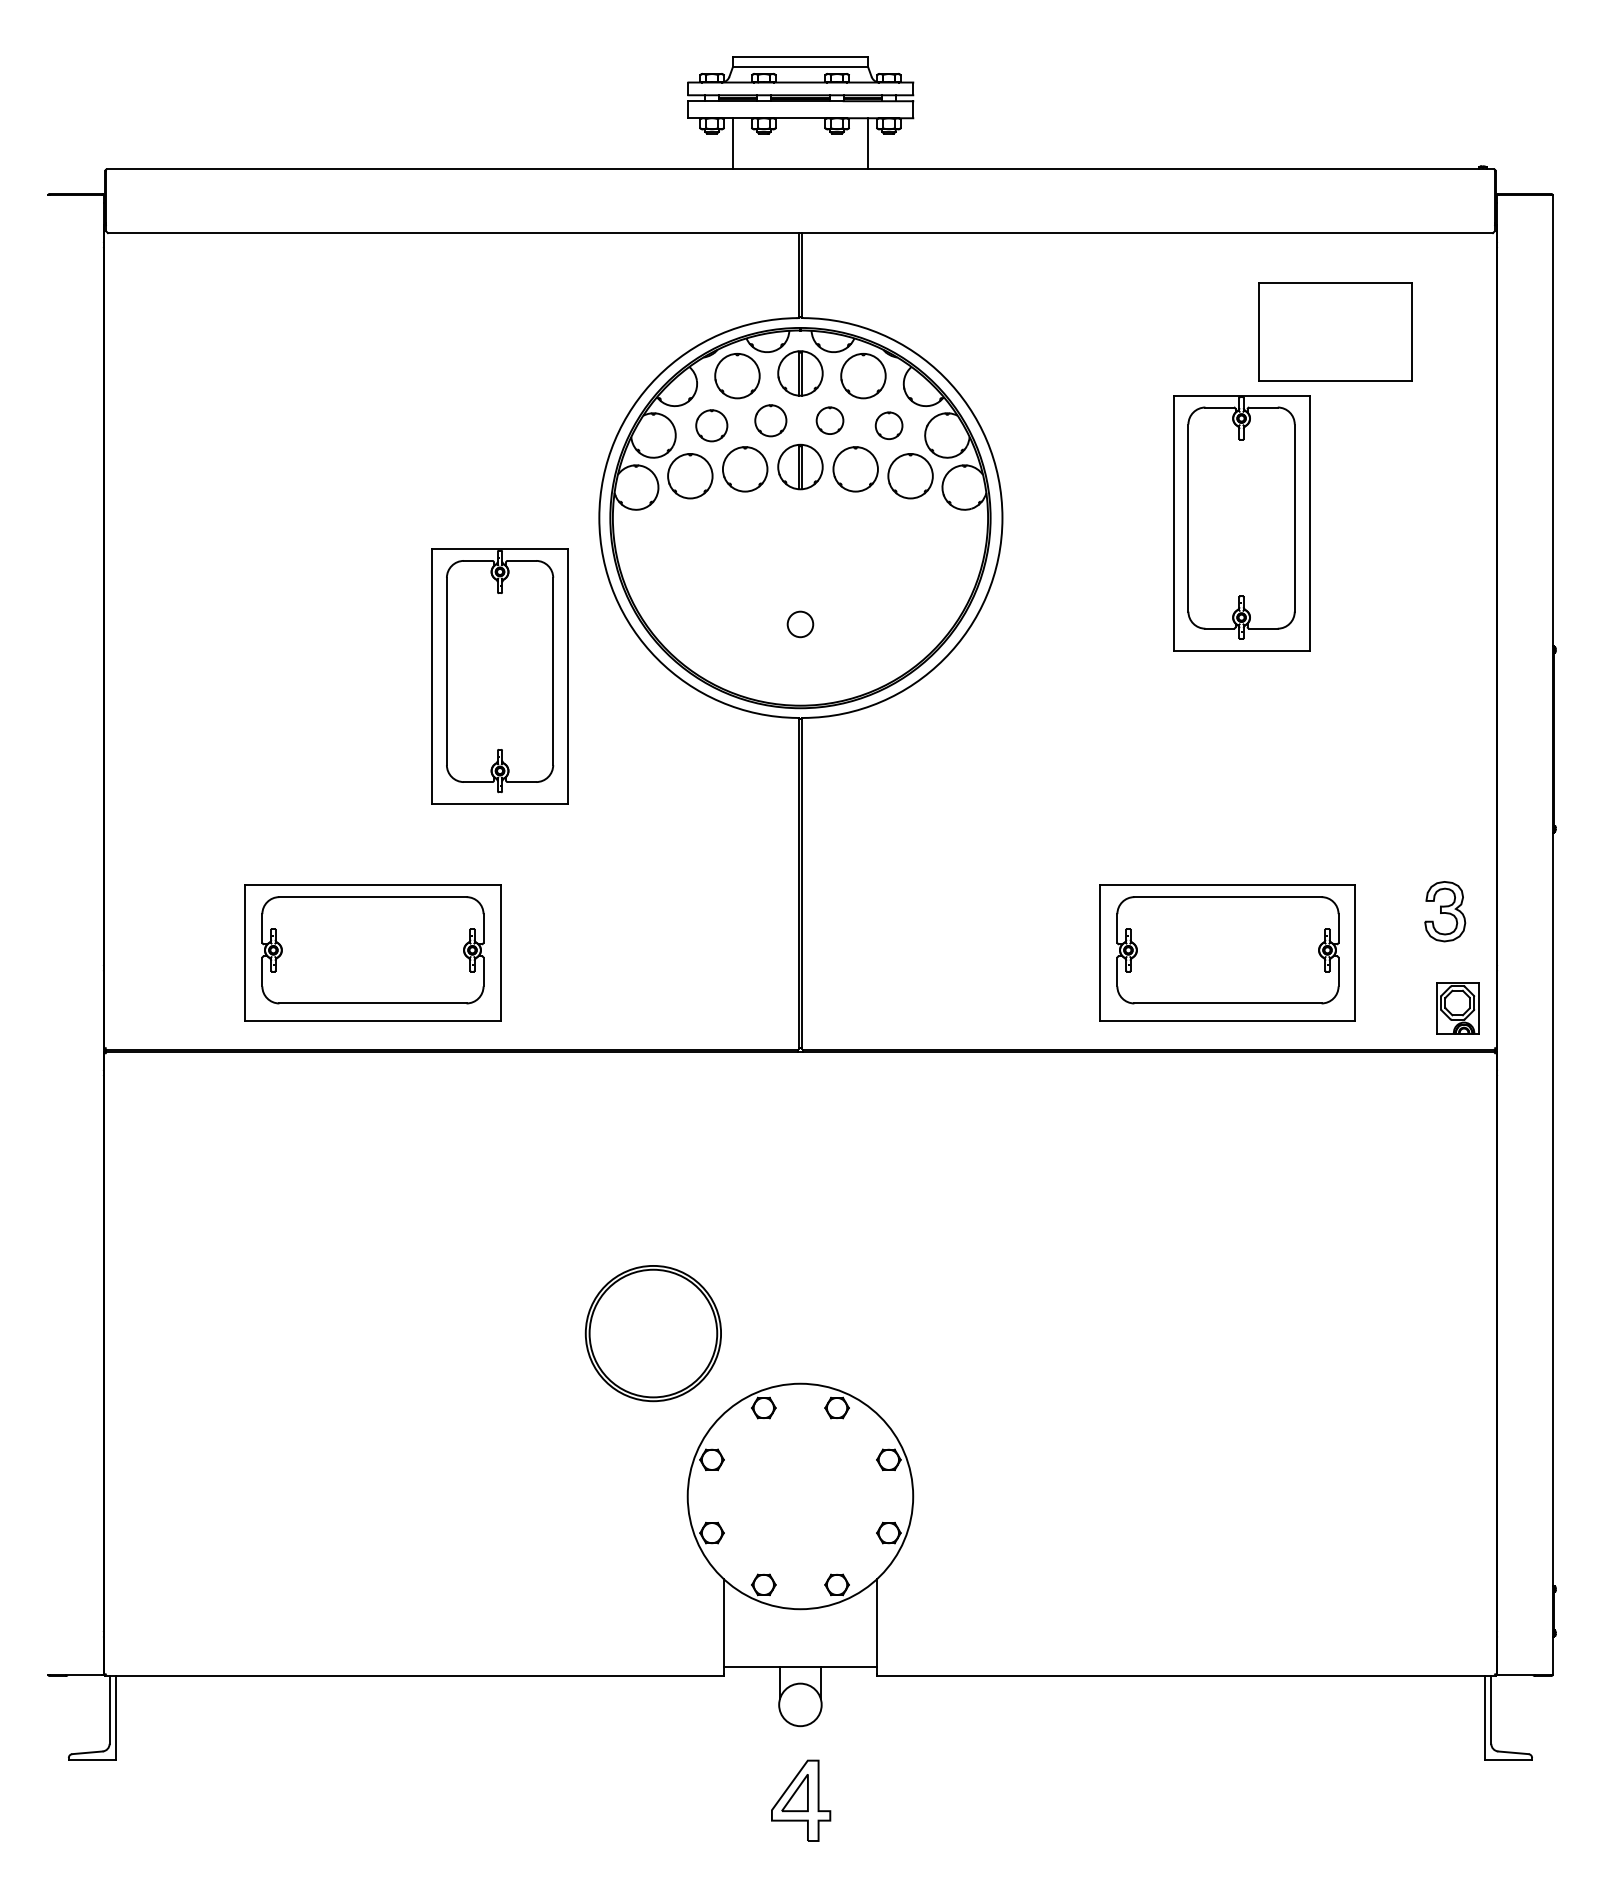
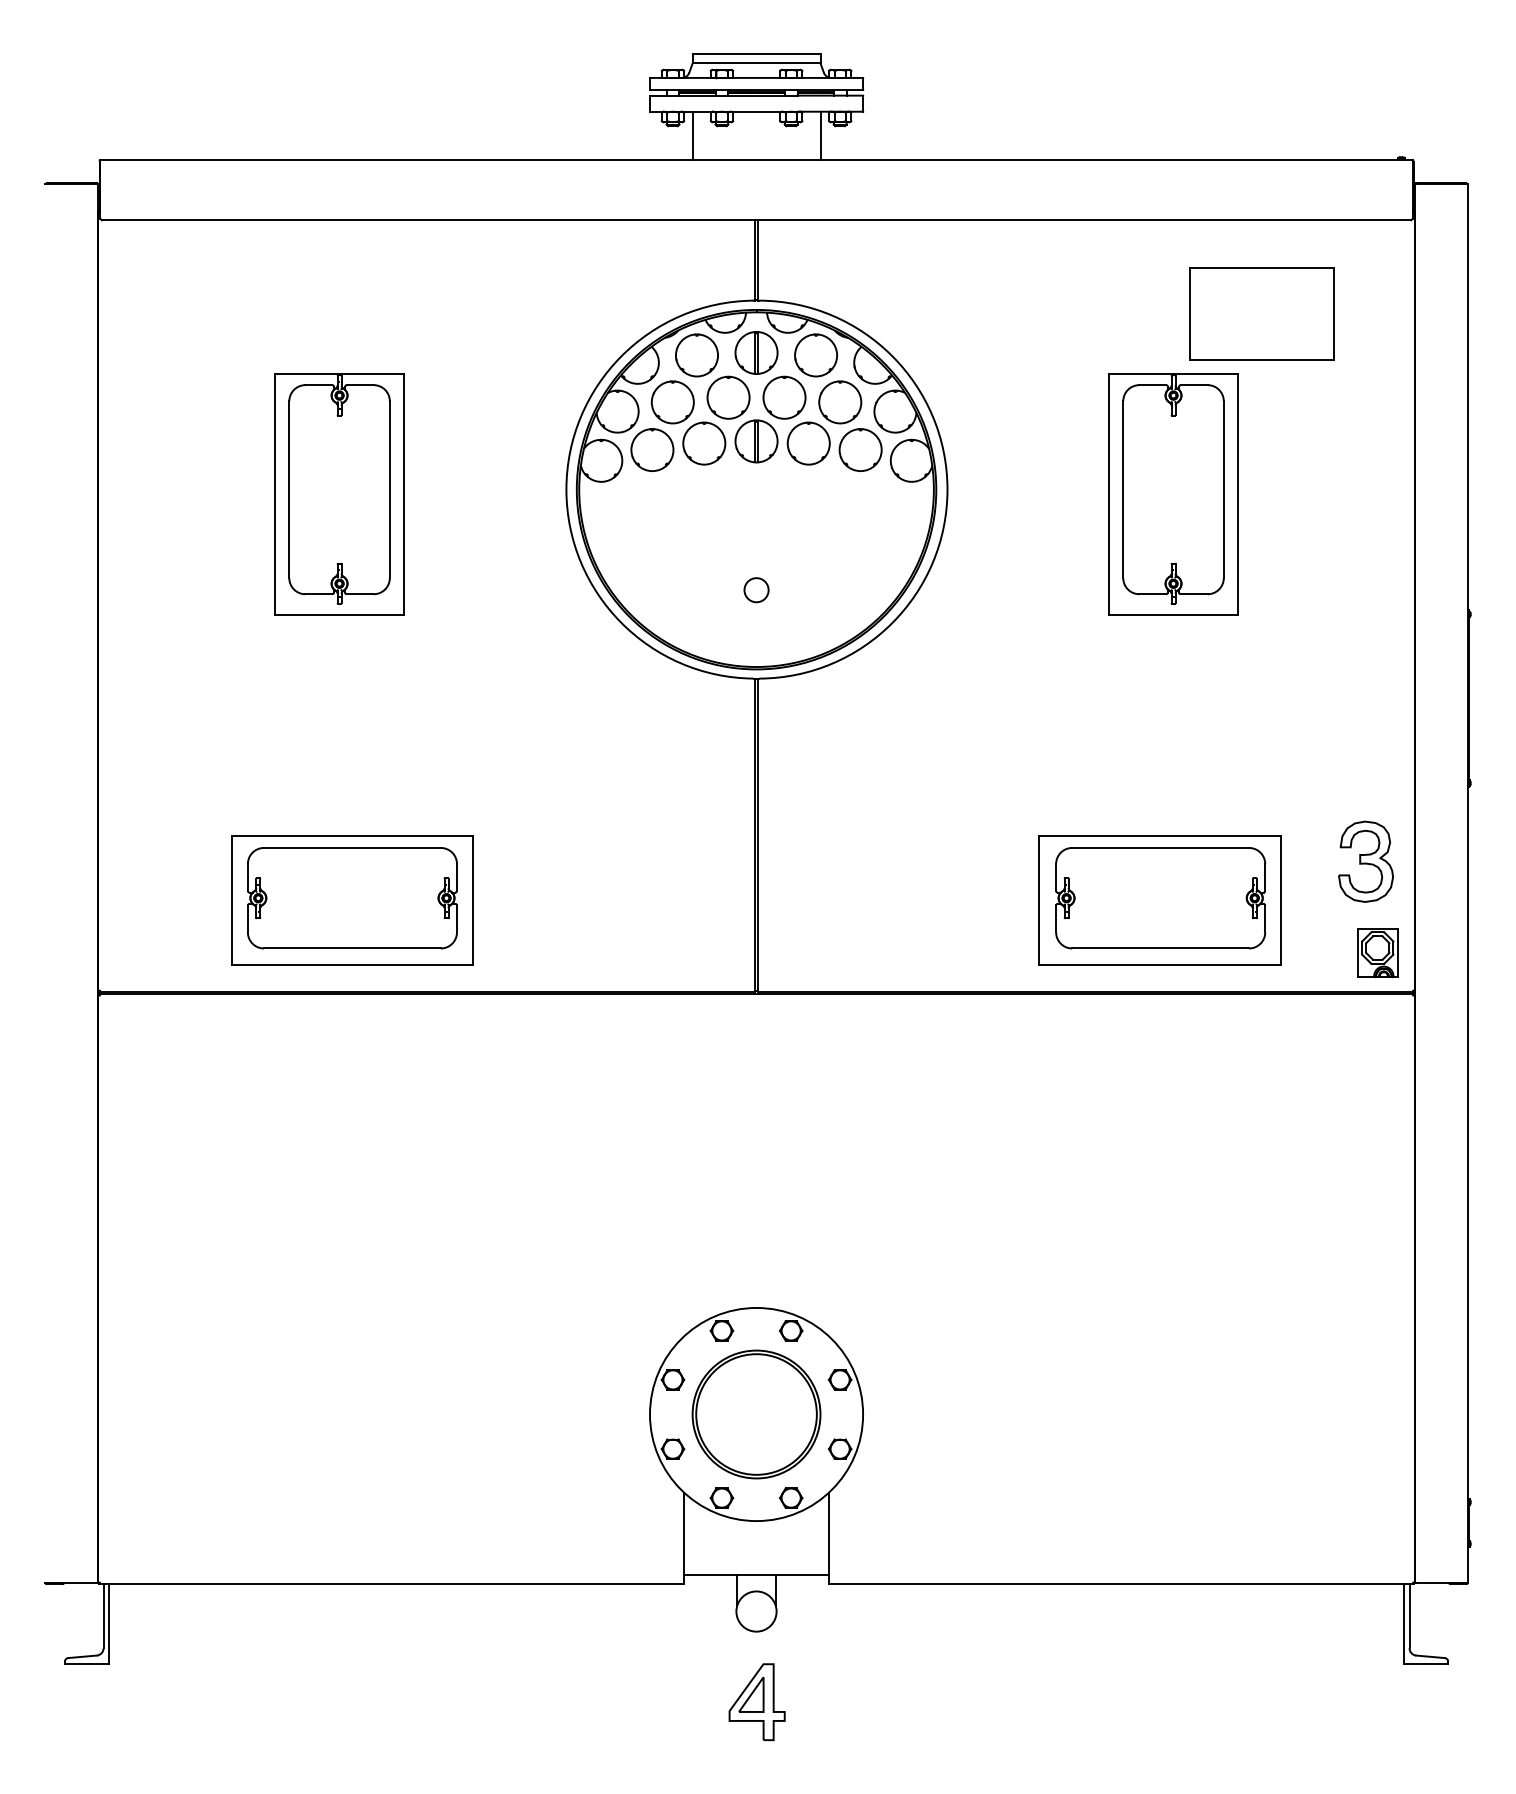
part: (770, 420) -> (728, 397), size x1.43
part: (830, 420) -> (784, 397), size x1.67
circle: (711, 425) -> (672, 402), size x1.43
circle: (889, 425) -> (840, 402), size x1.67
part: (499, 676) -> (339, 494), moved
part: (1444, 911) -> (1365, 861), size x1.43
part: (653, 1333) -> (756, 1414), moved

